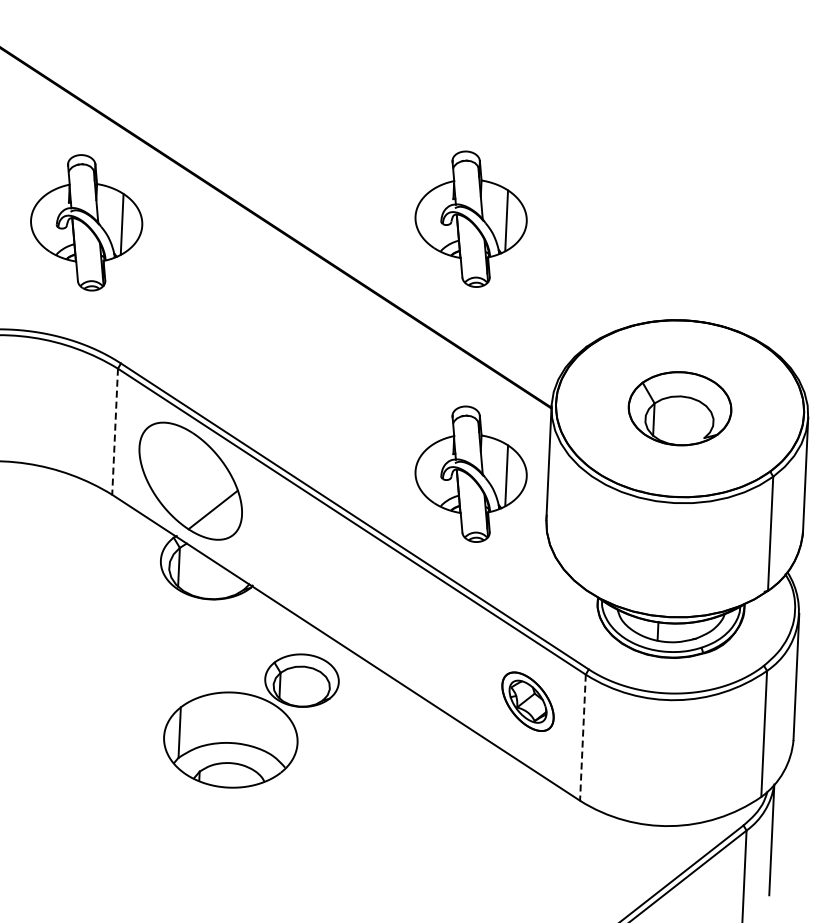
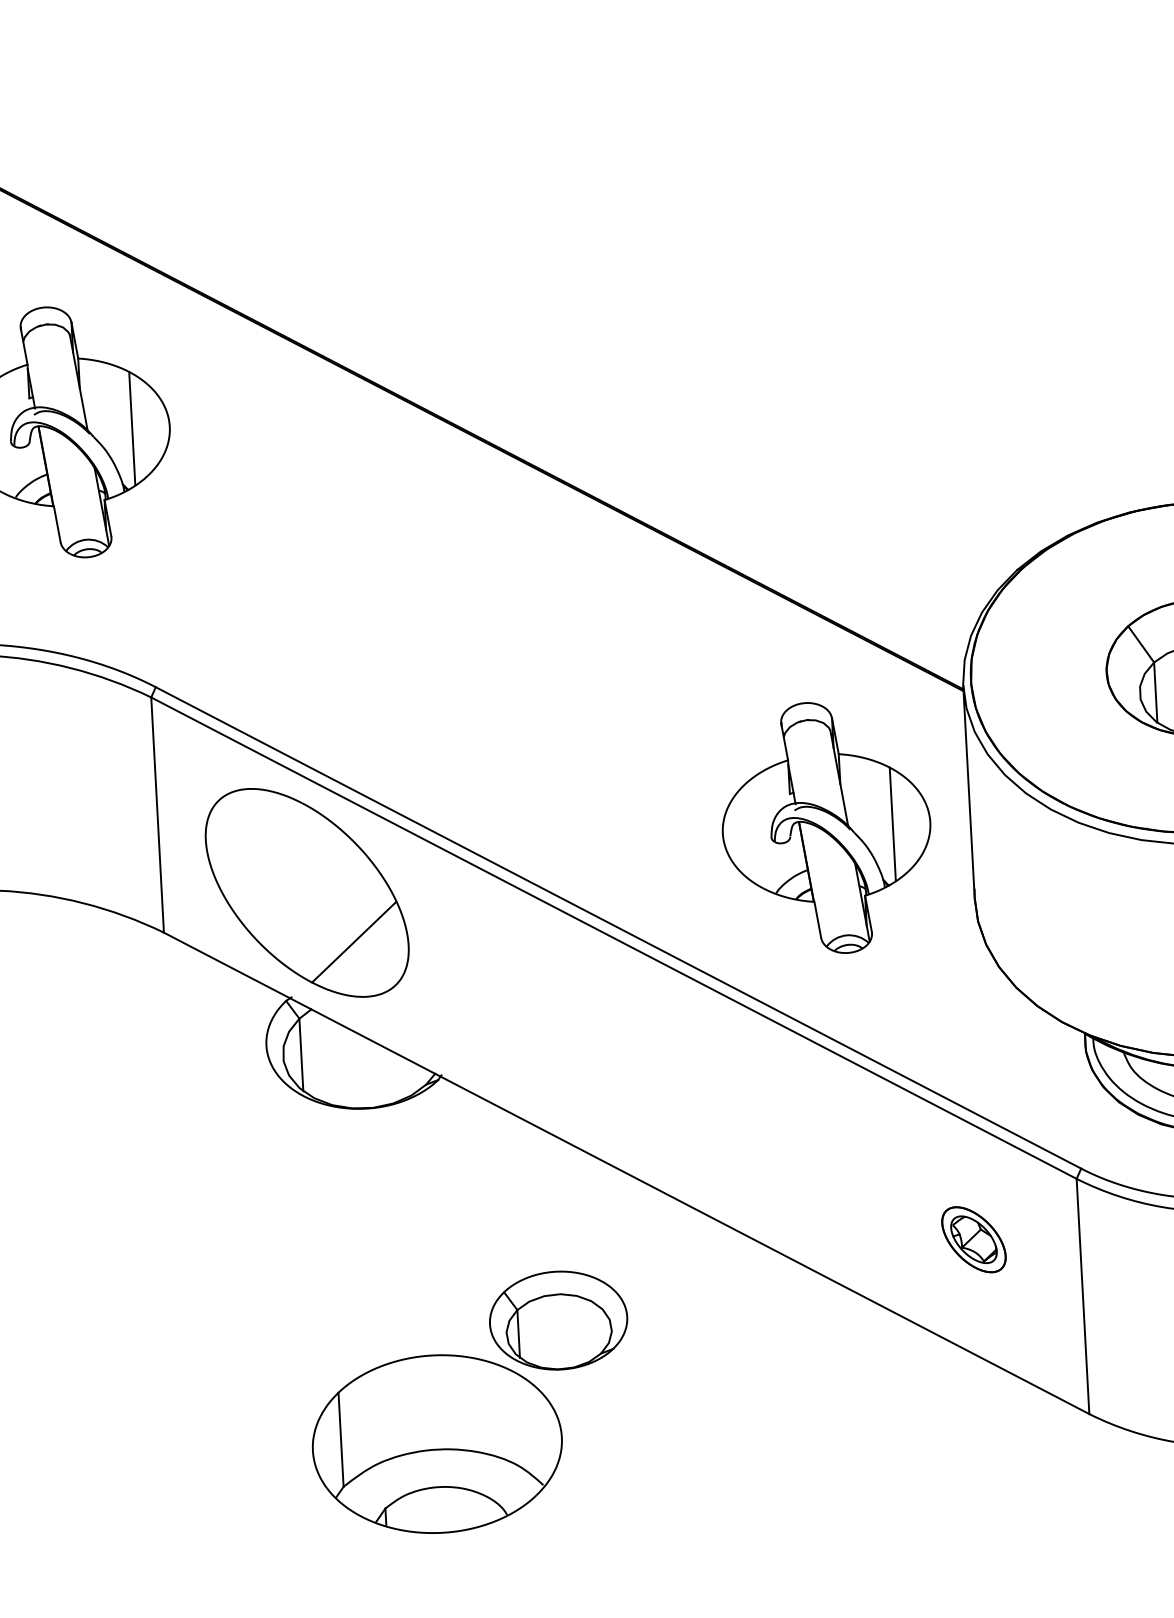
part: (470, 218) -> (777, 353), removed
line: (115, 432) -> (158, 816), dashed -> solid
part: (527, 701) -> (973, 1239), size x0.62
part: (251, 720) -> (472, 1403), moved
line: (582, 738) -> (1082, 1298), dashed -> solid

